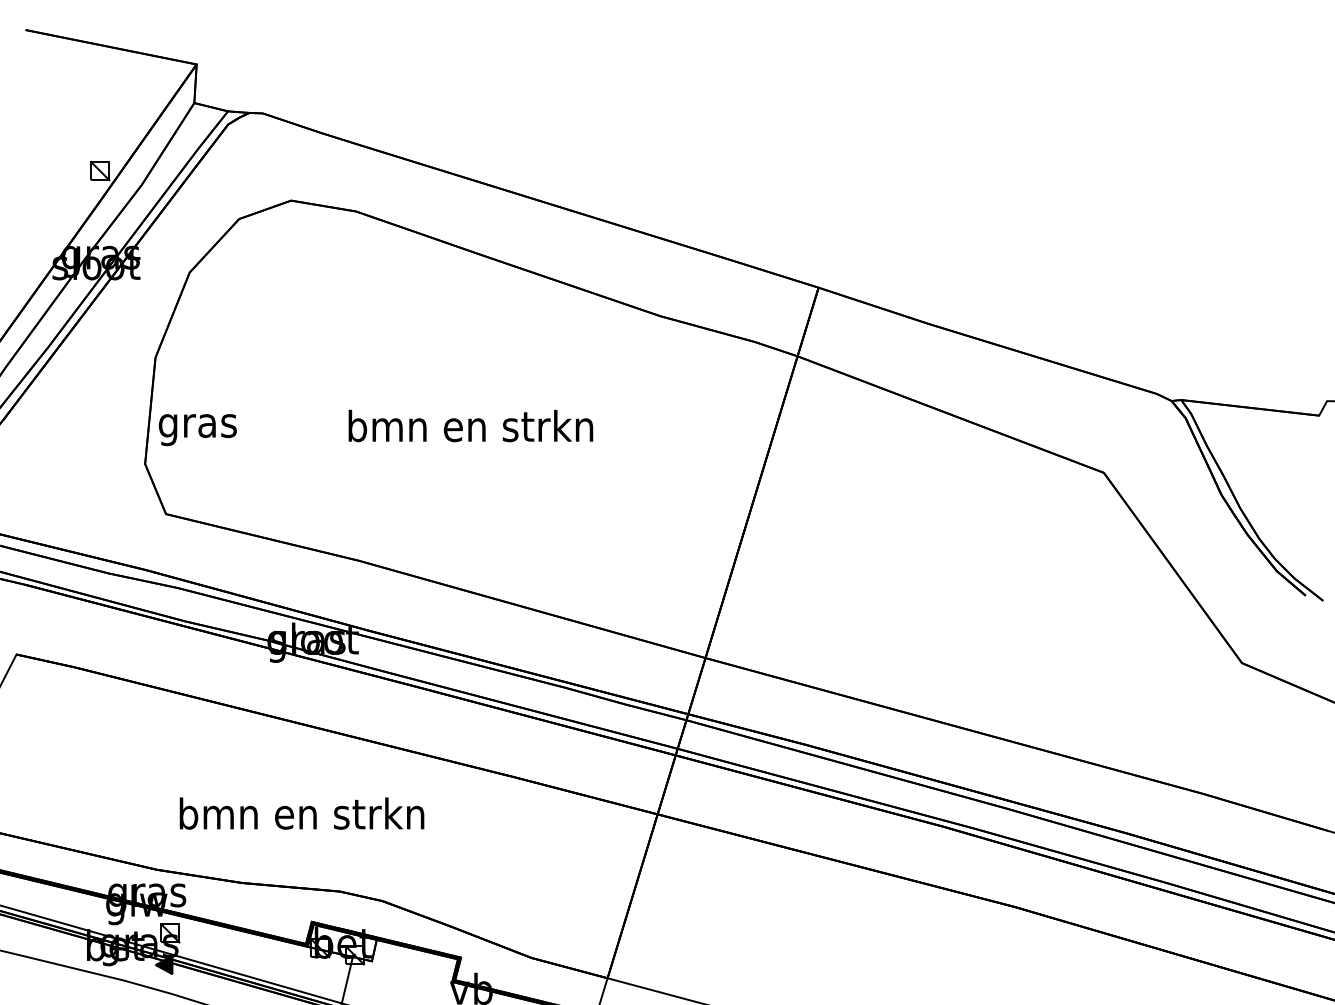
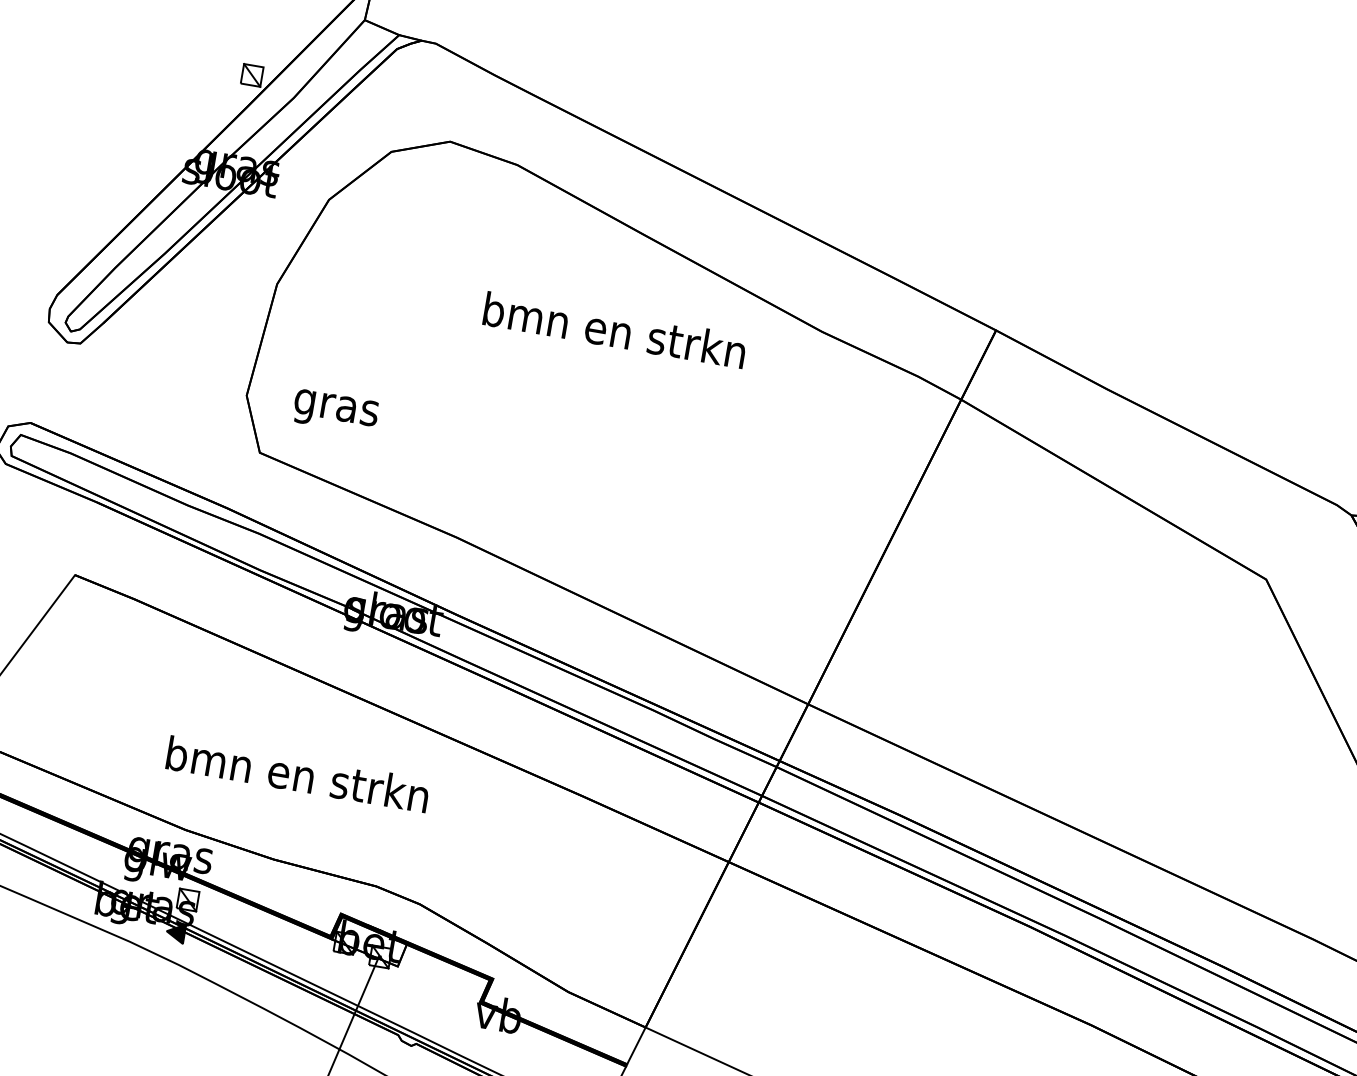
text: (470, 425) -> (614, 329), moved
text: (197, 430) -> (335, 412), moved
text: (301, 813) -> (297, 774), moved

